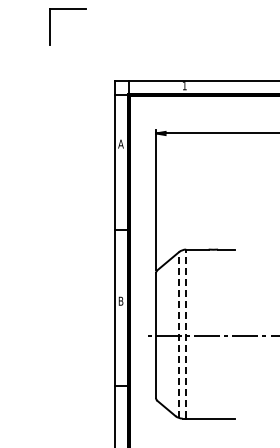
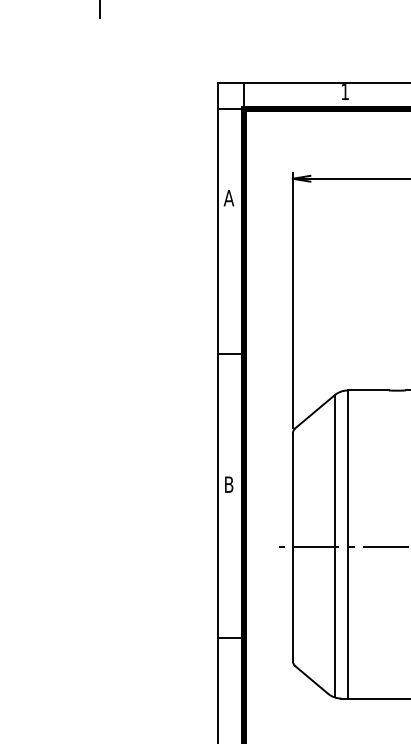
line: (186, 333) -> (348, 543), dashed -> solid
line: (178, 335) -> (333, 547), dashed -> solid

